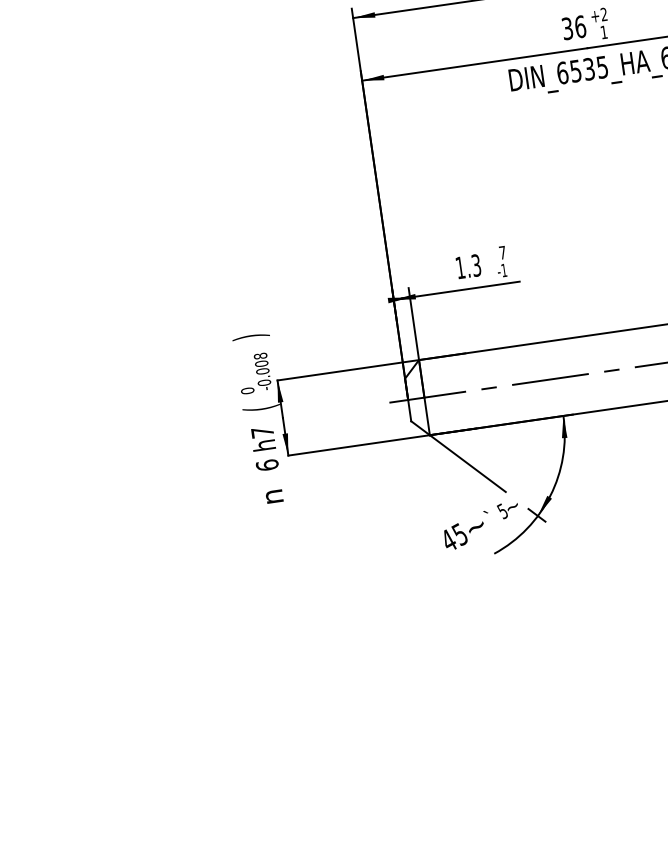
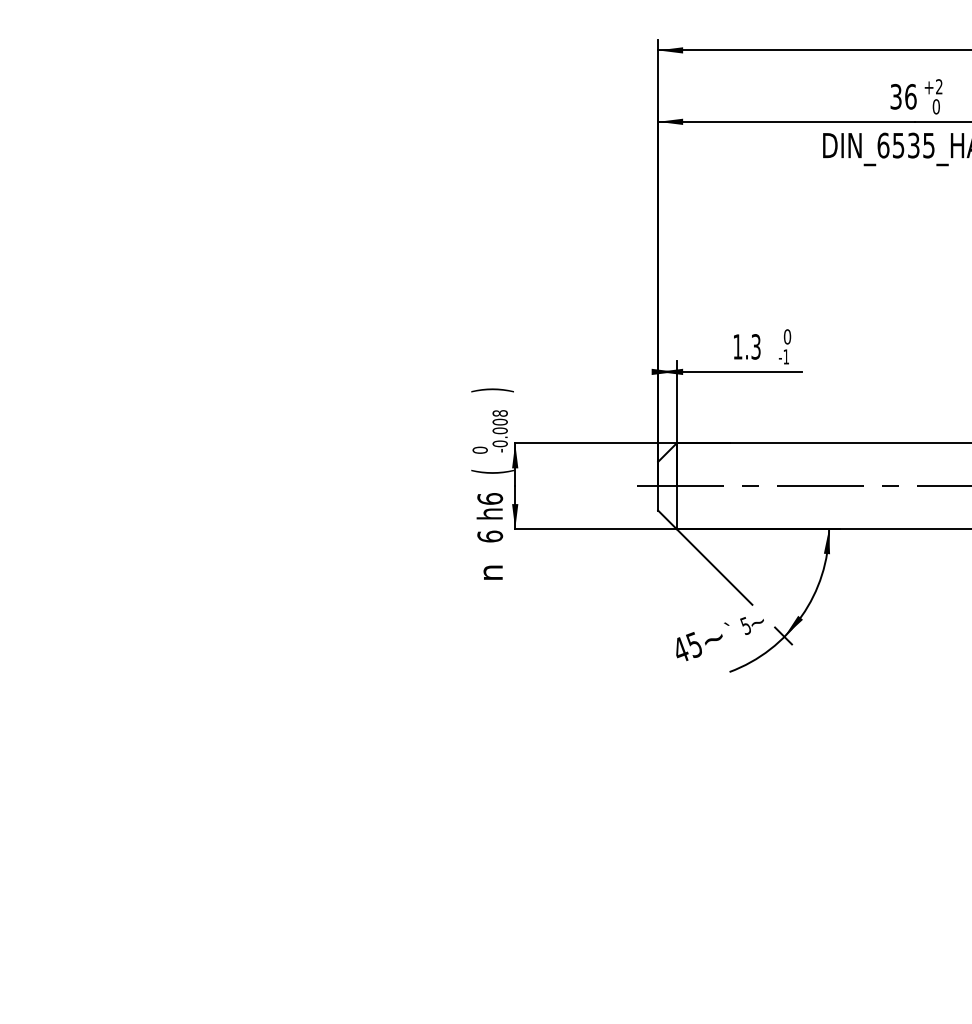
text: (603, 32) -> (935, 106), 1 -> 0
text: (502, 252) -> (787, 336), 7 -> 0
text: (262, 431) -> (490, 498), h7 -> h6

